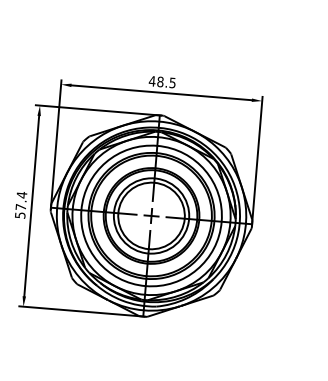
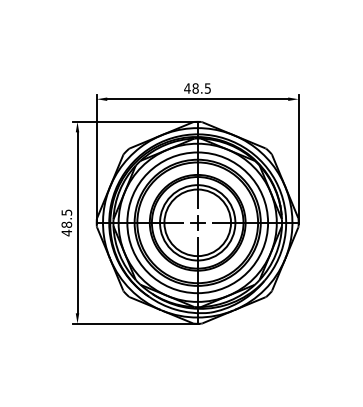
text: (20, 204) -> (66, 222), 57.4 -> 48.5

